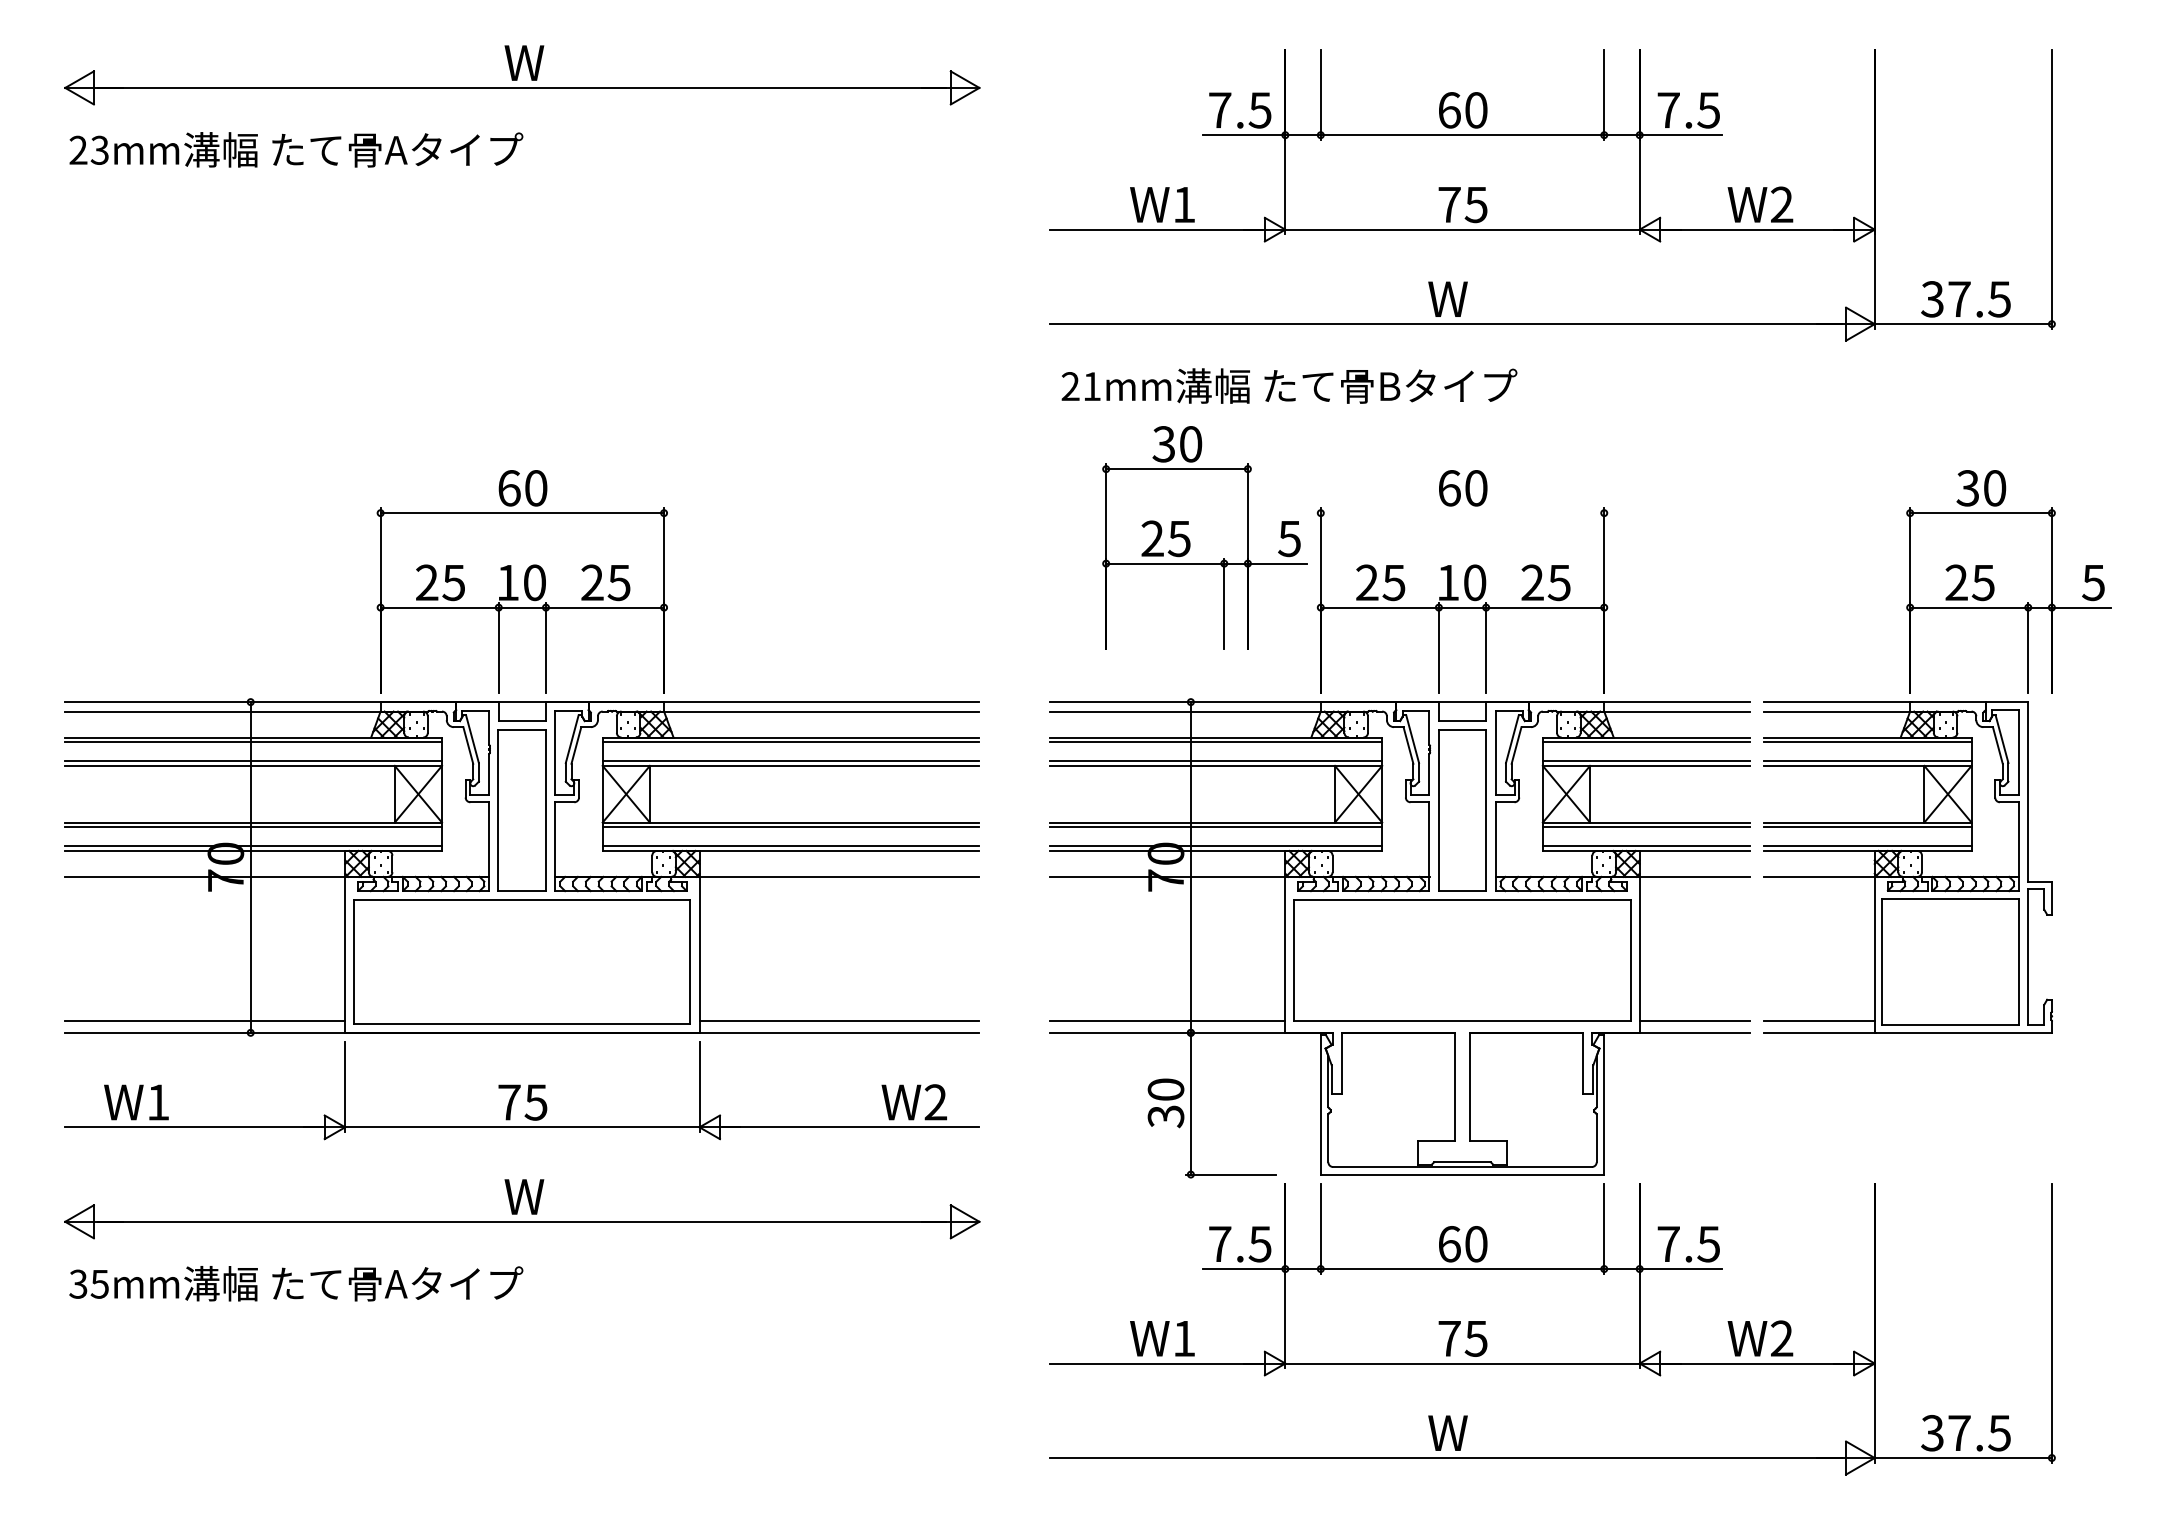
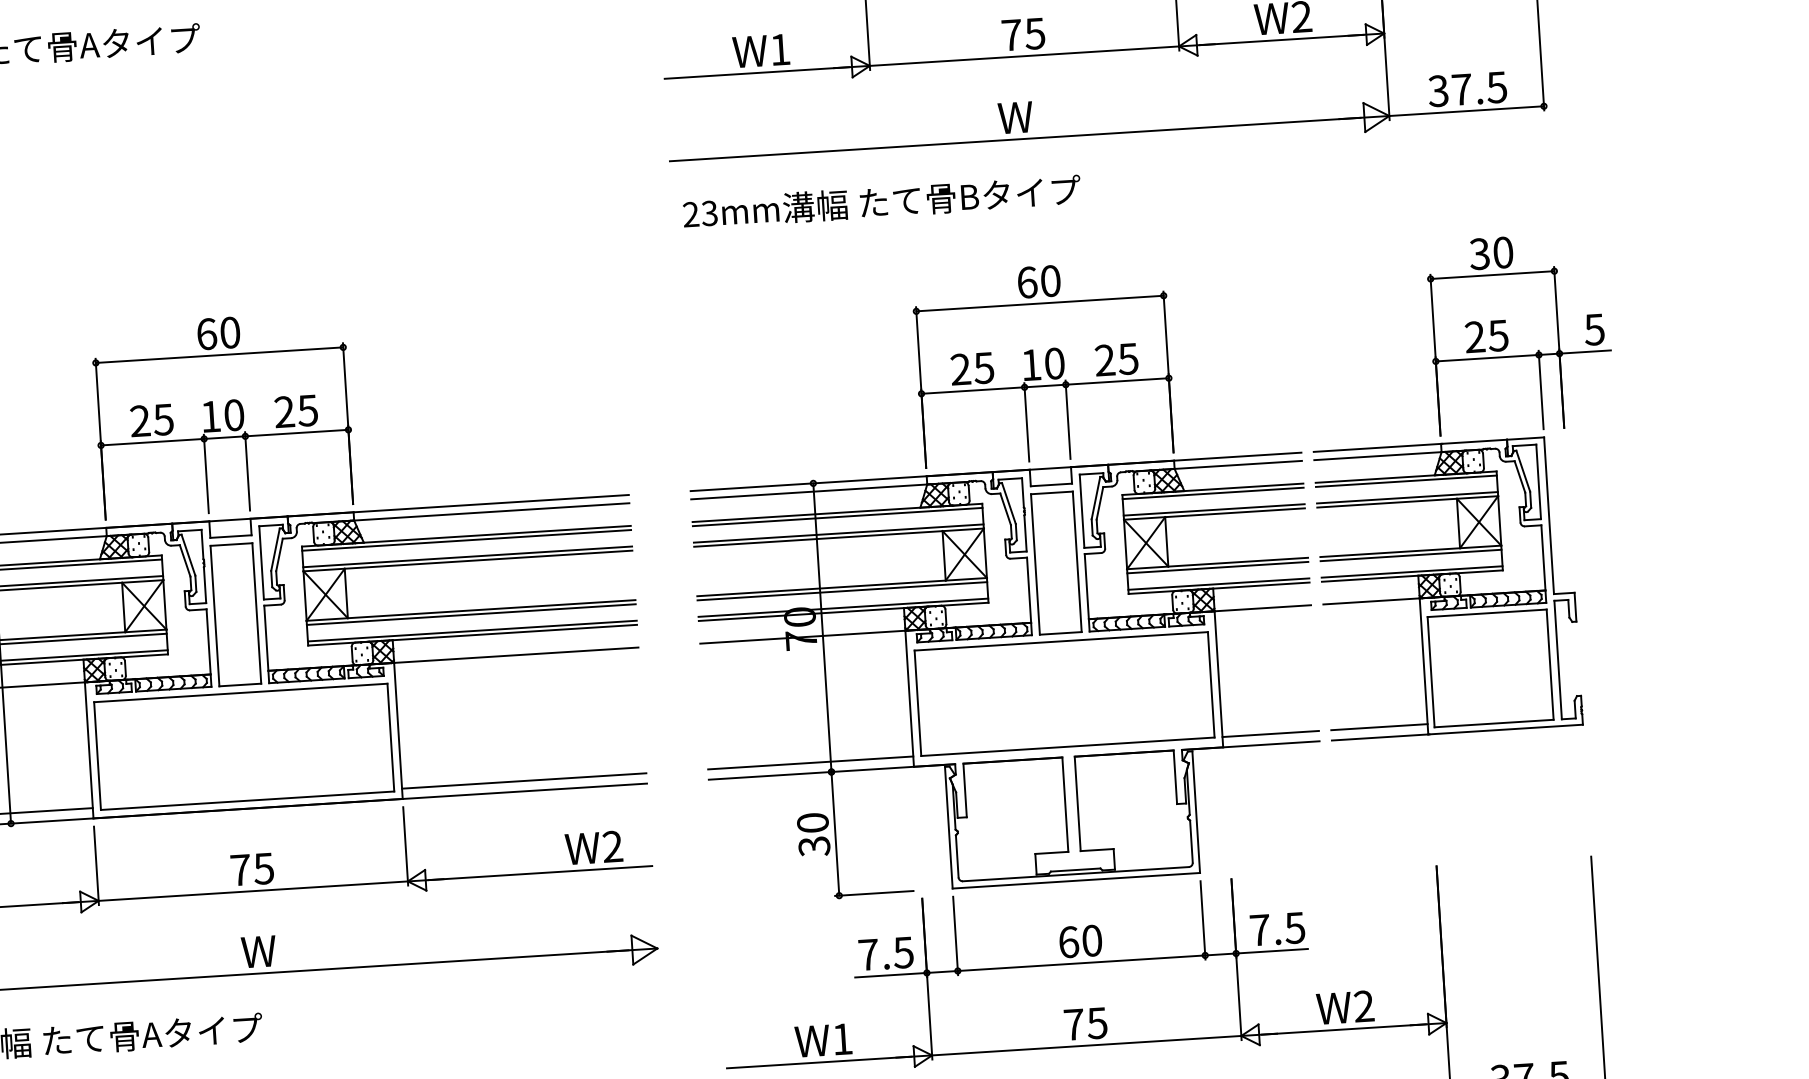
text: (1091, 386) -> (709, 213), 21mm -> 23mm
line: (1462, 513) -> (1040, 303), added
part: (1204, 537) -> (816, 338), removed

